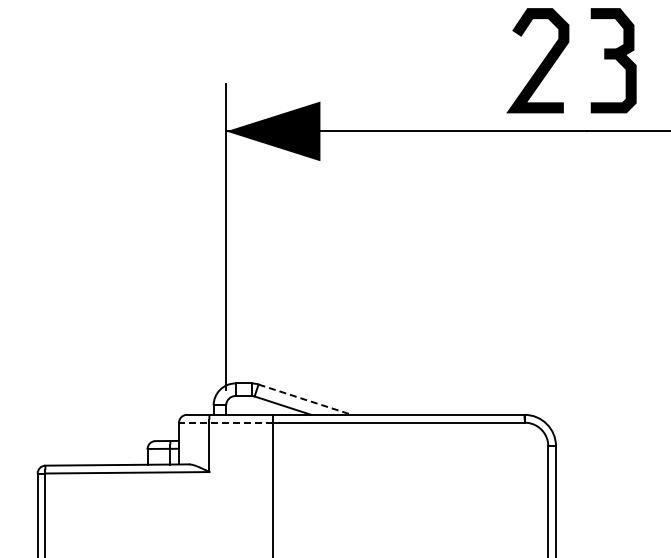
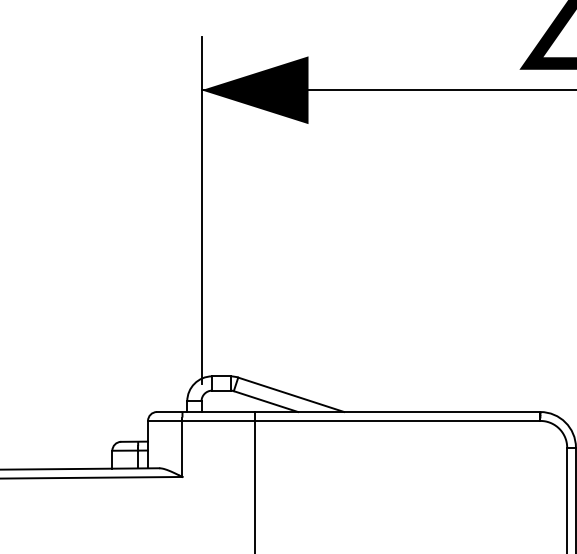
line: (305, 399) -> (291, 394), dashed -> solid
line: (225, 422) -> (200, 420), dashed -> solid

